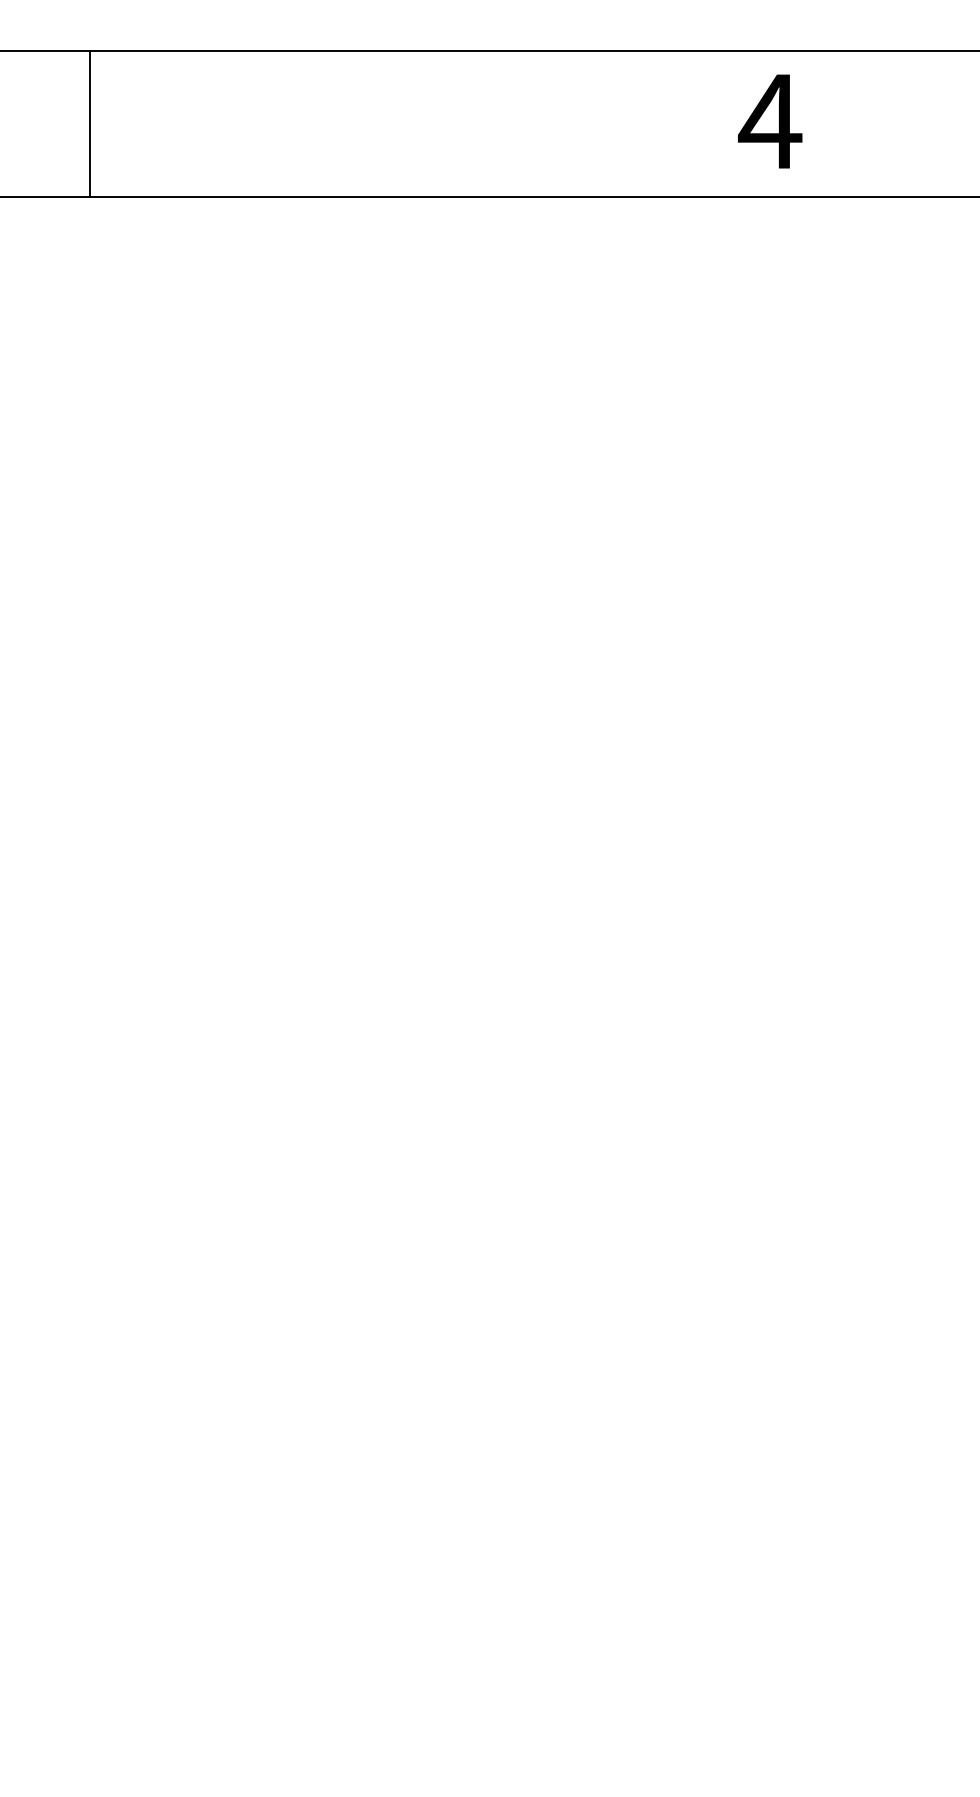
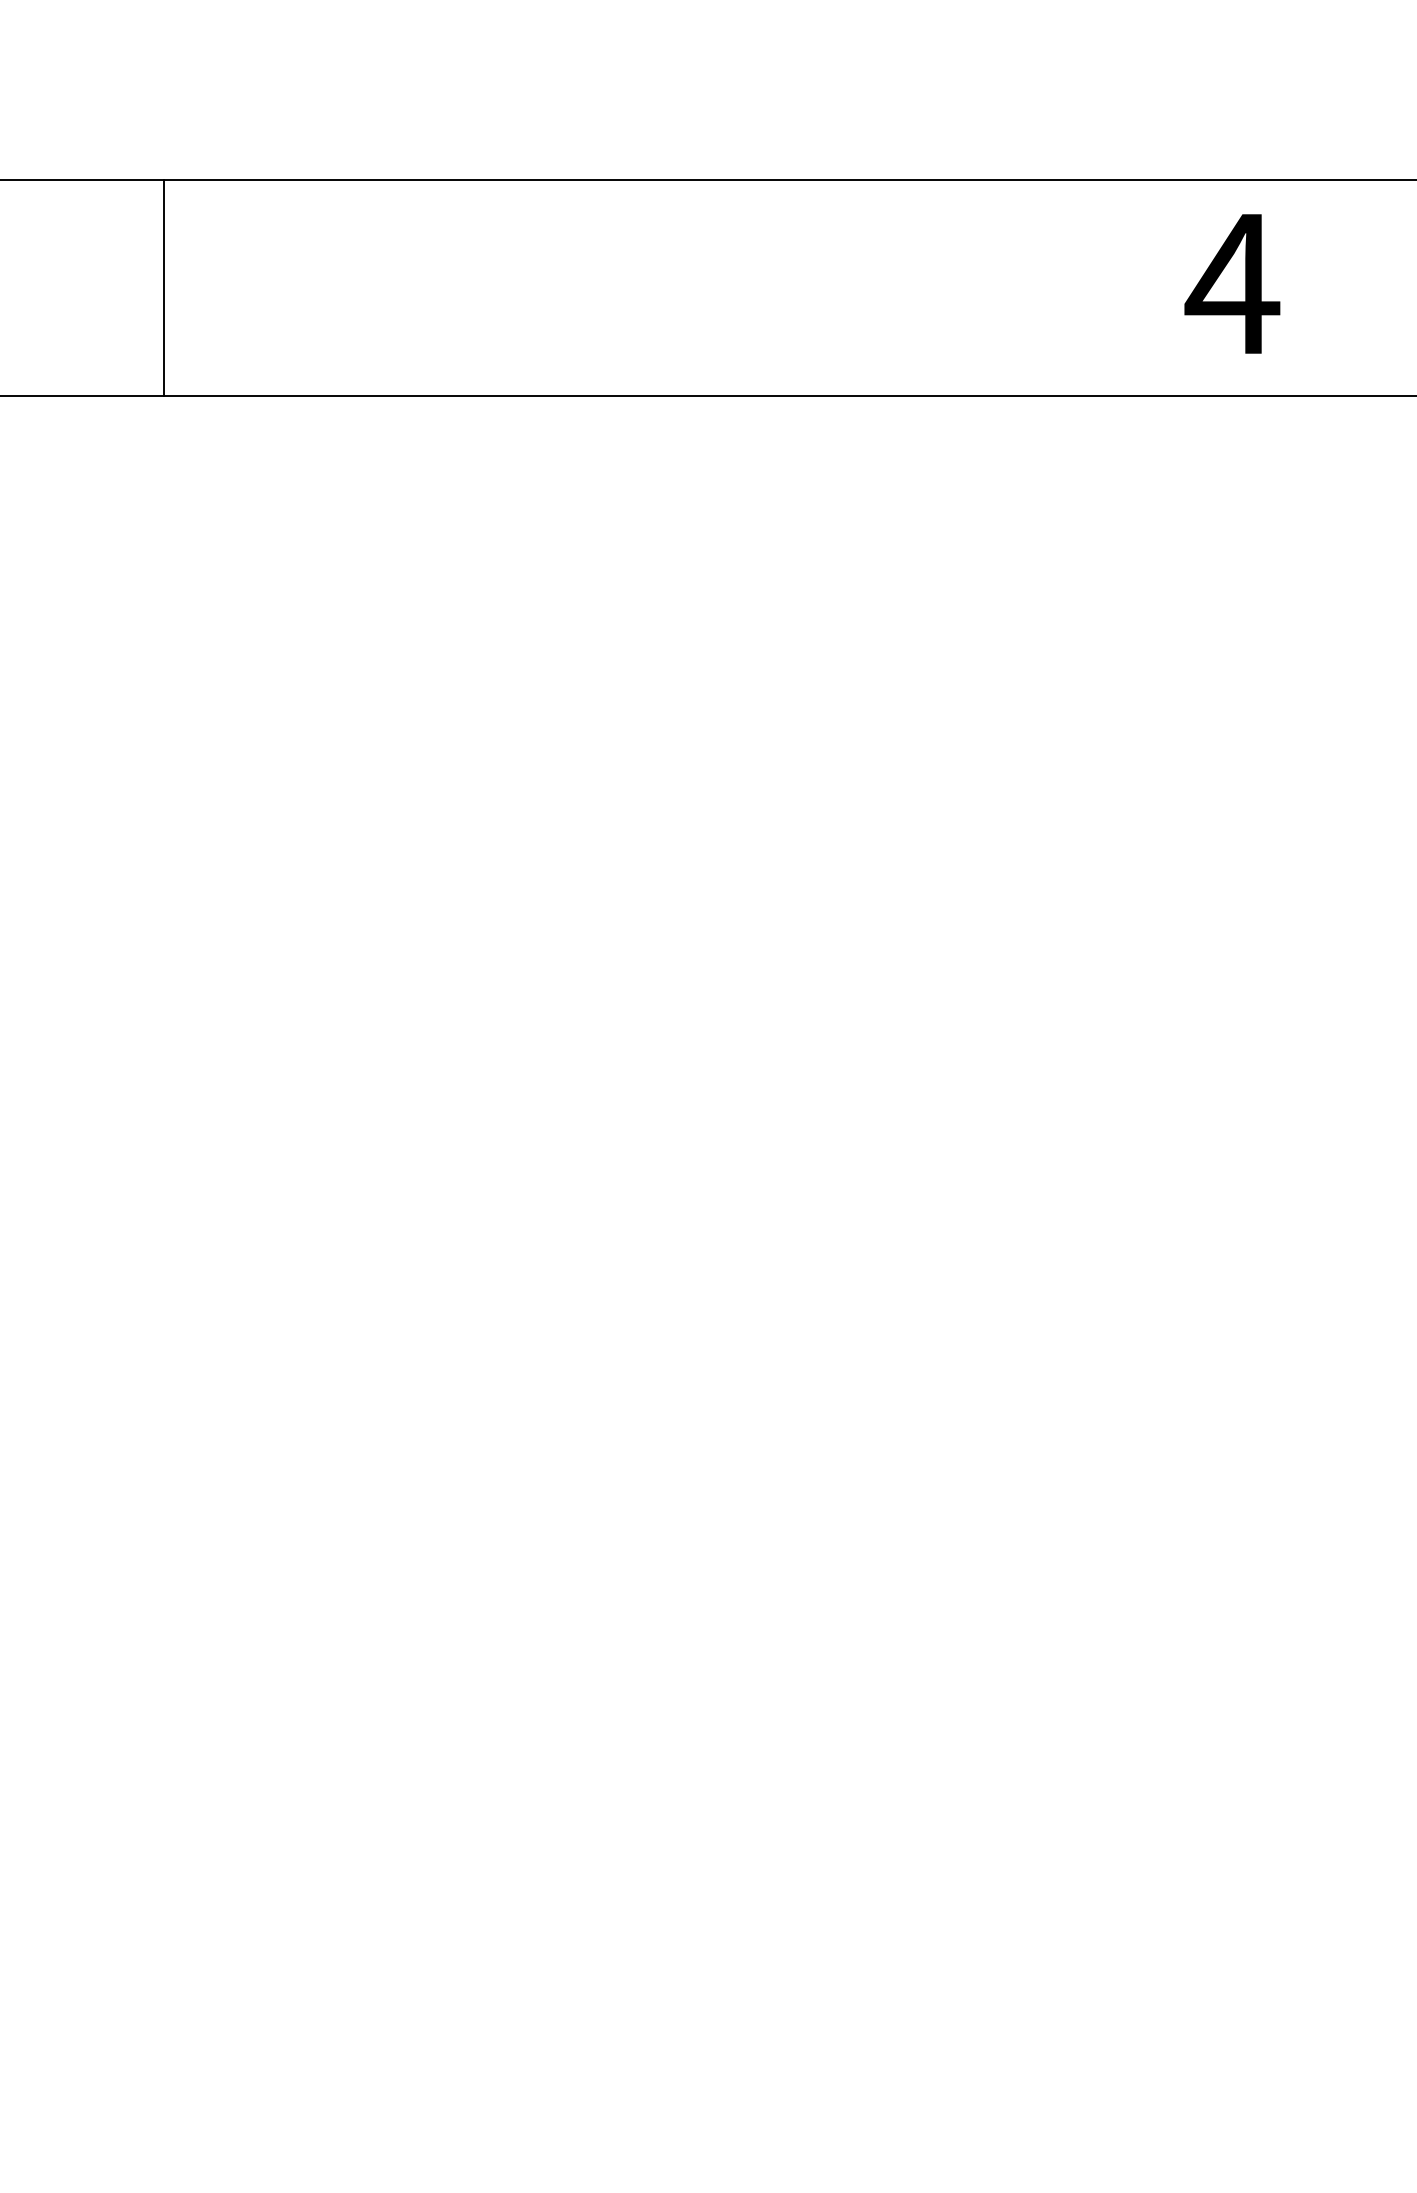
line: (90, 123) -> (165, 286), moved

